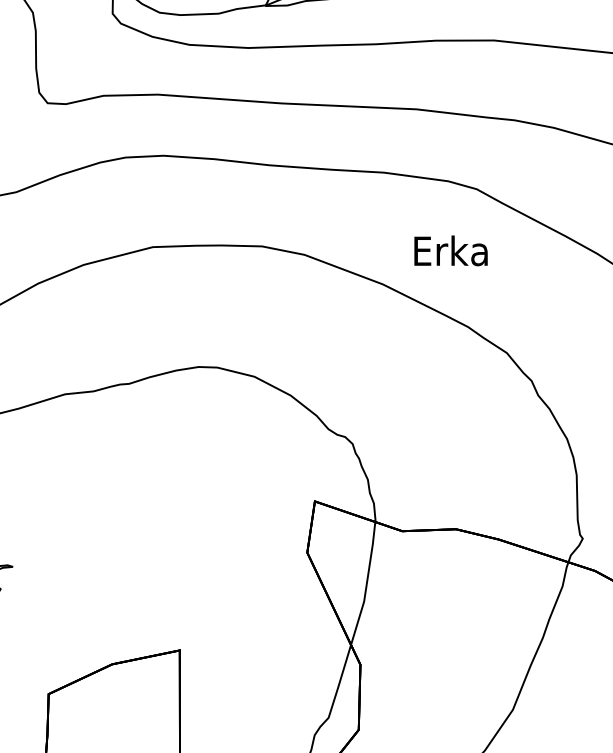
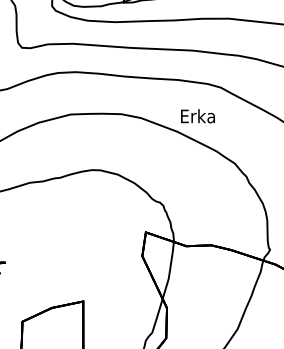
text: (449, 251) -> (197, 116), moved

